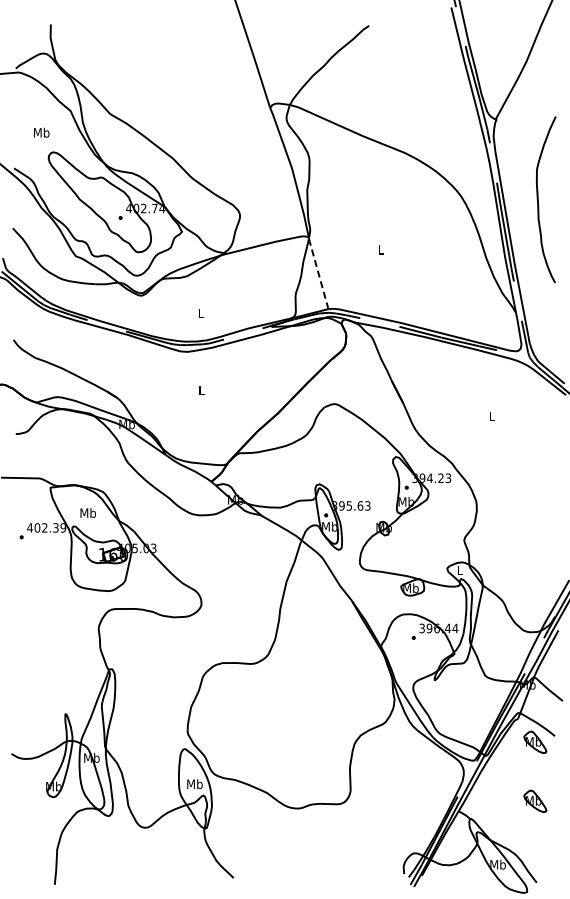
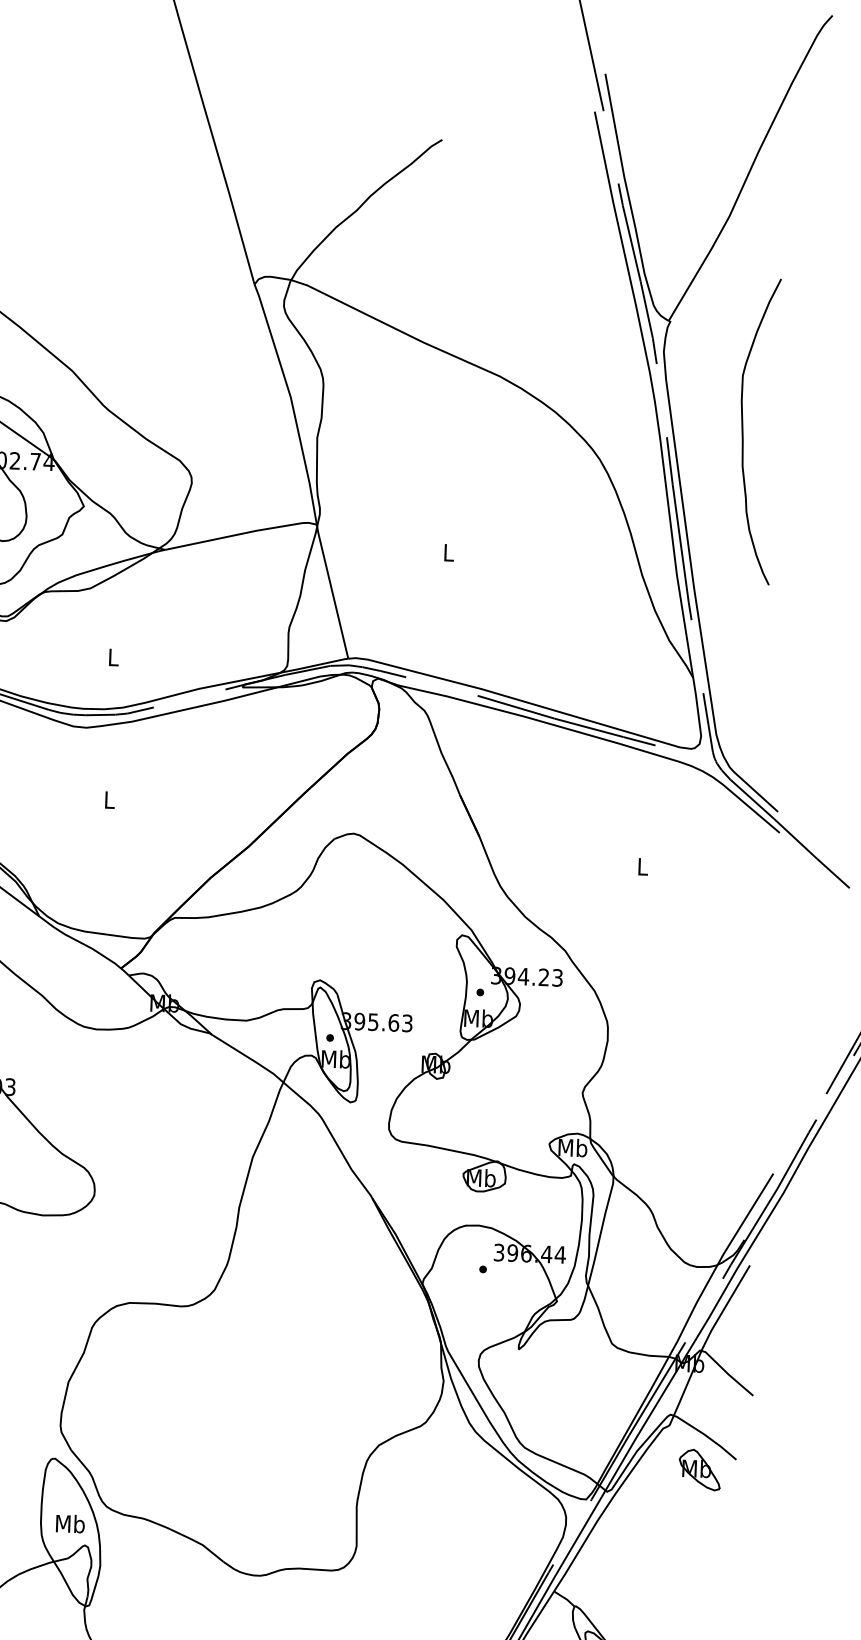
curve: (538, 199) -> (743, 430), moved
line: (318, 272) -> (332, 590), dashed -> solid
text: (459, 570) -> (571, 1148), L -> Mb
part: (535, 801) -> (696, 1578), removed

